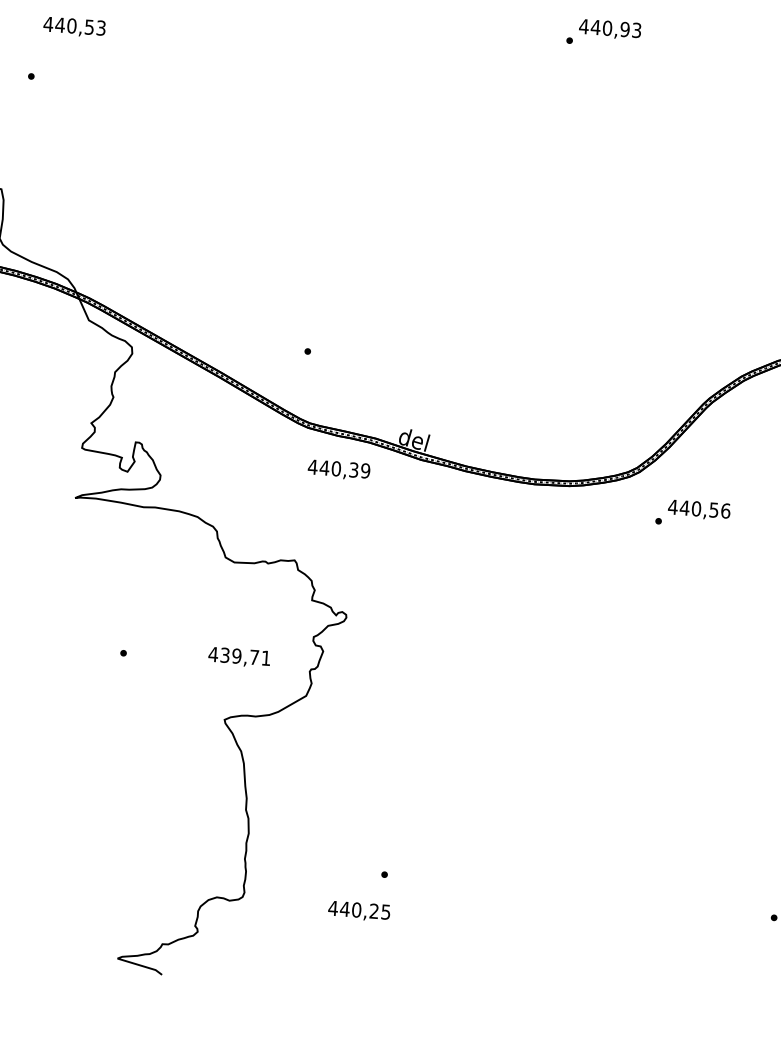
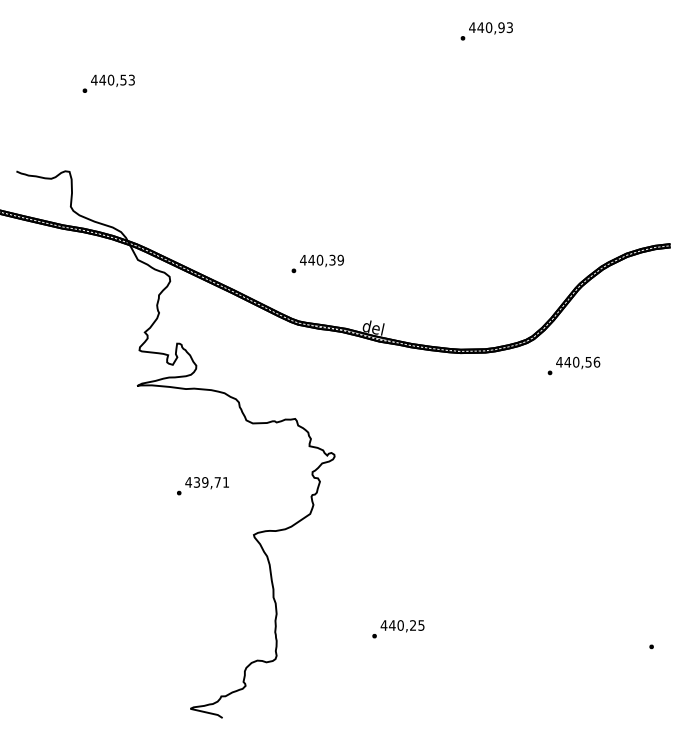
text: (73, 26) -> (112, 80), moved
text: (338, 469) -> (321, 260), moved
text: (238, 657) -> (206, 483), moved
text: (359, 911) -> (402, 626), moved

